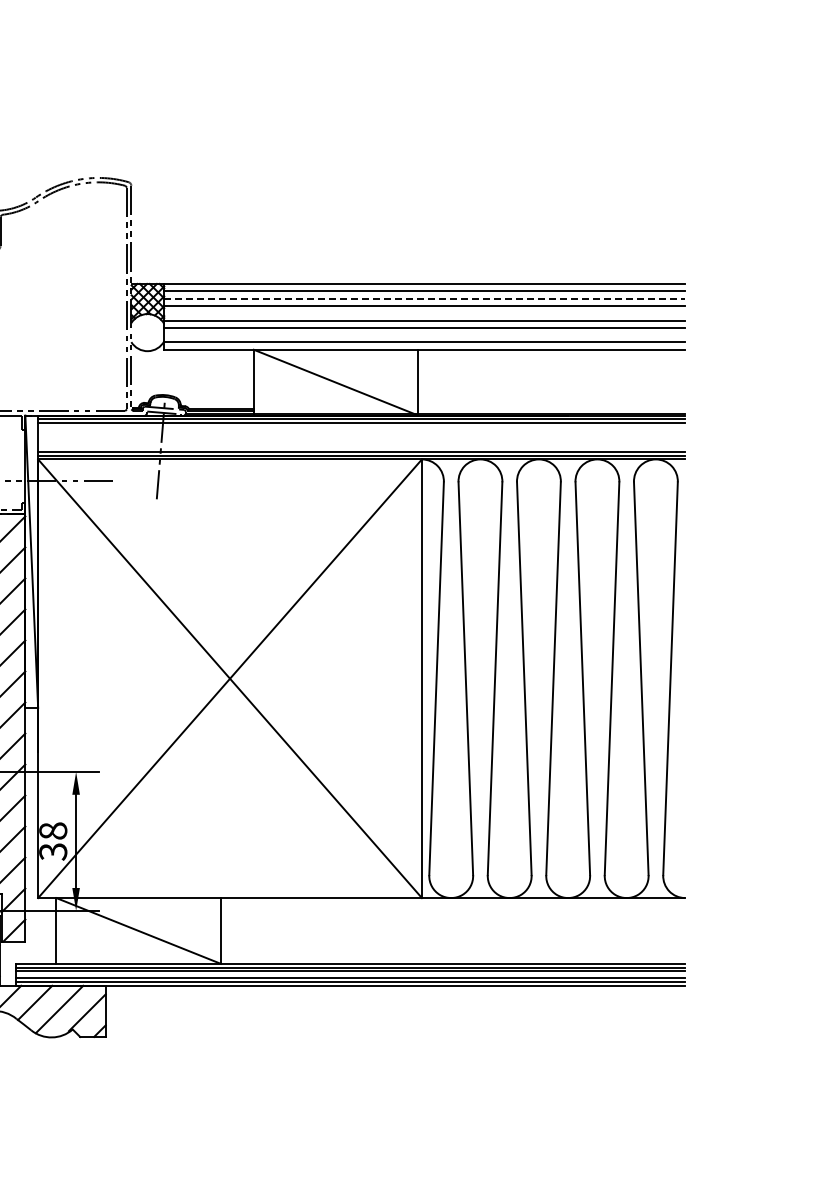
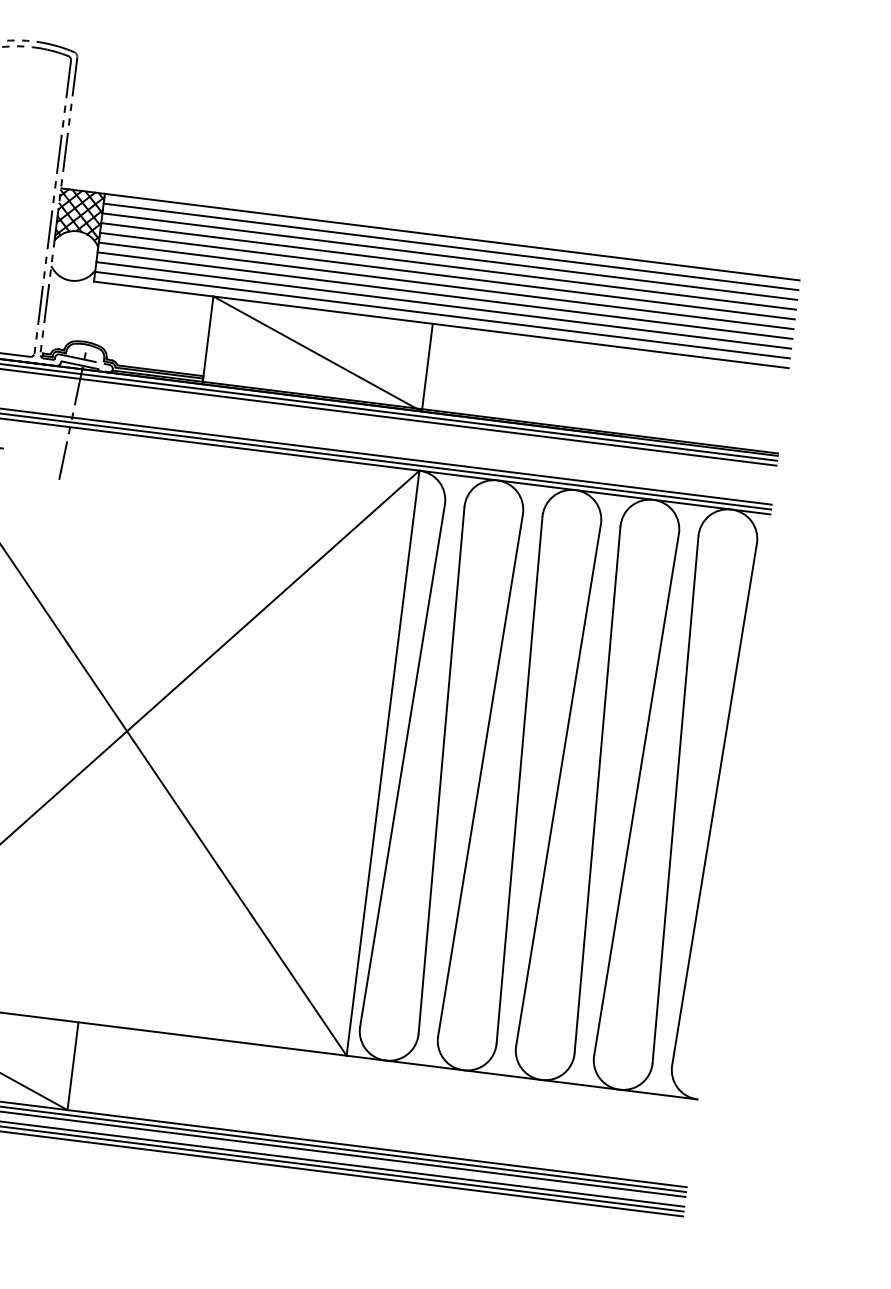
line: (425, 298) -> (450, 256), dashed -> solid
line: (424, 313) -> (447, 276), added
line: (424, 335) -> (443, 305), added

